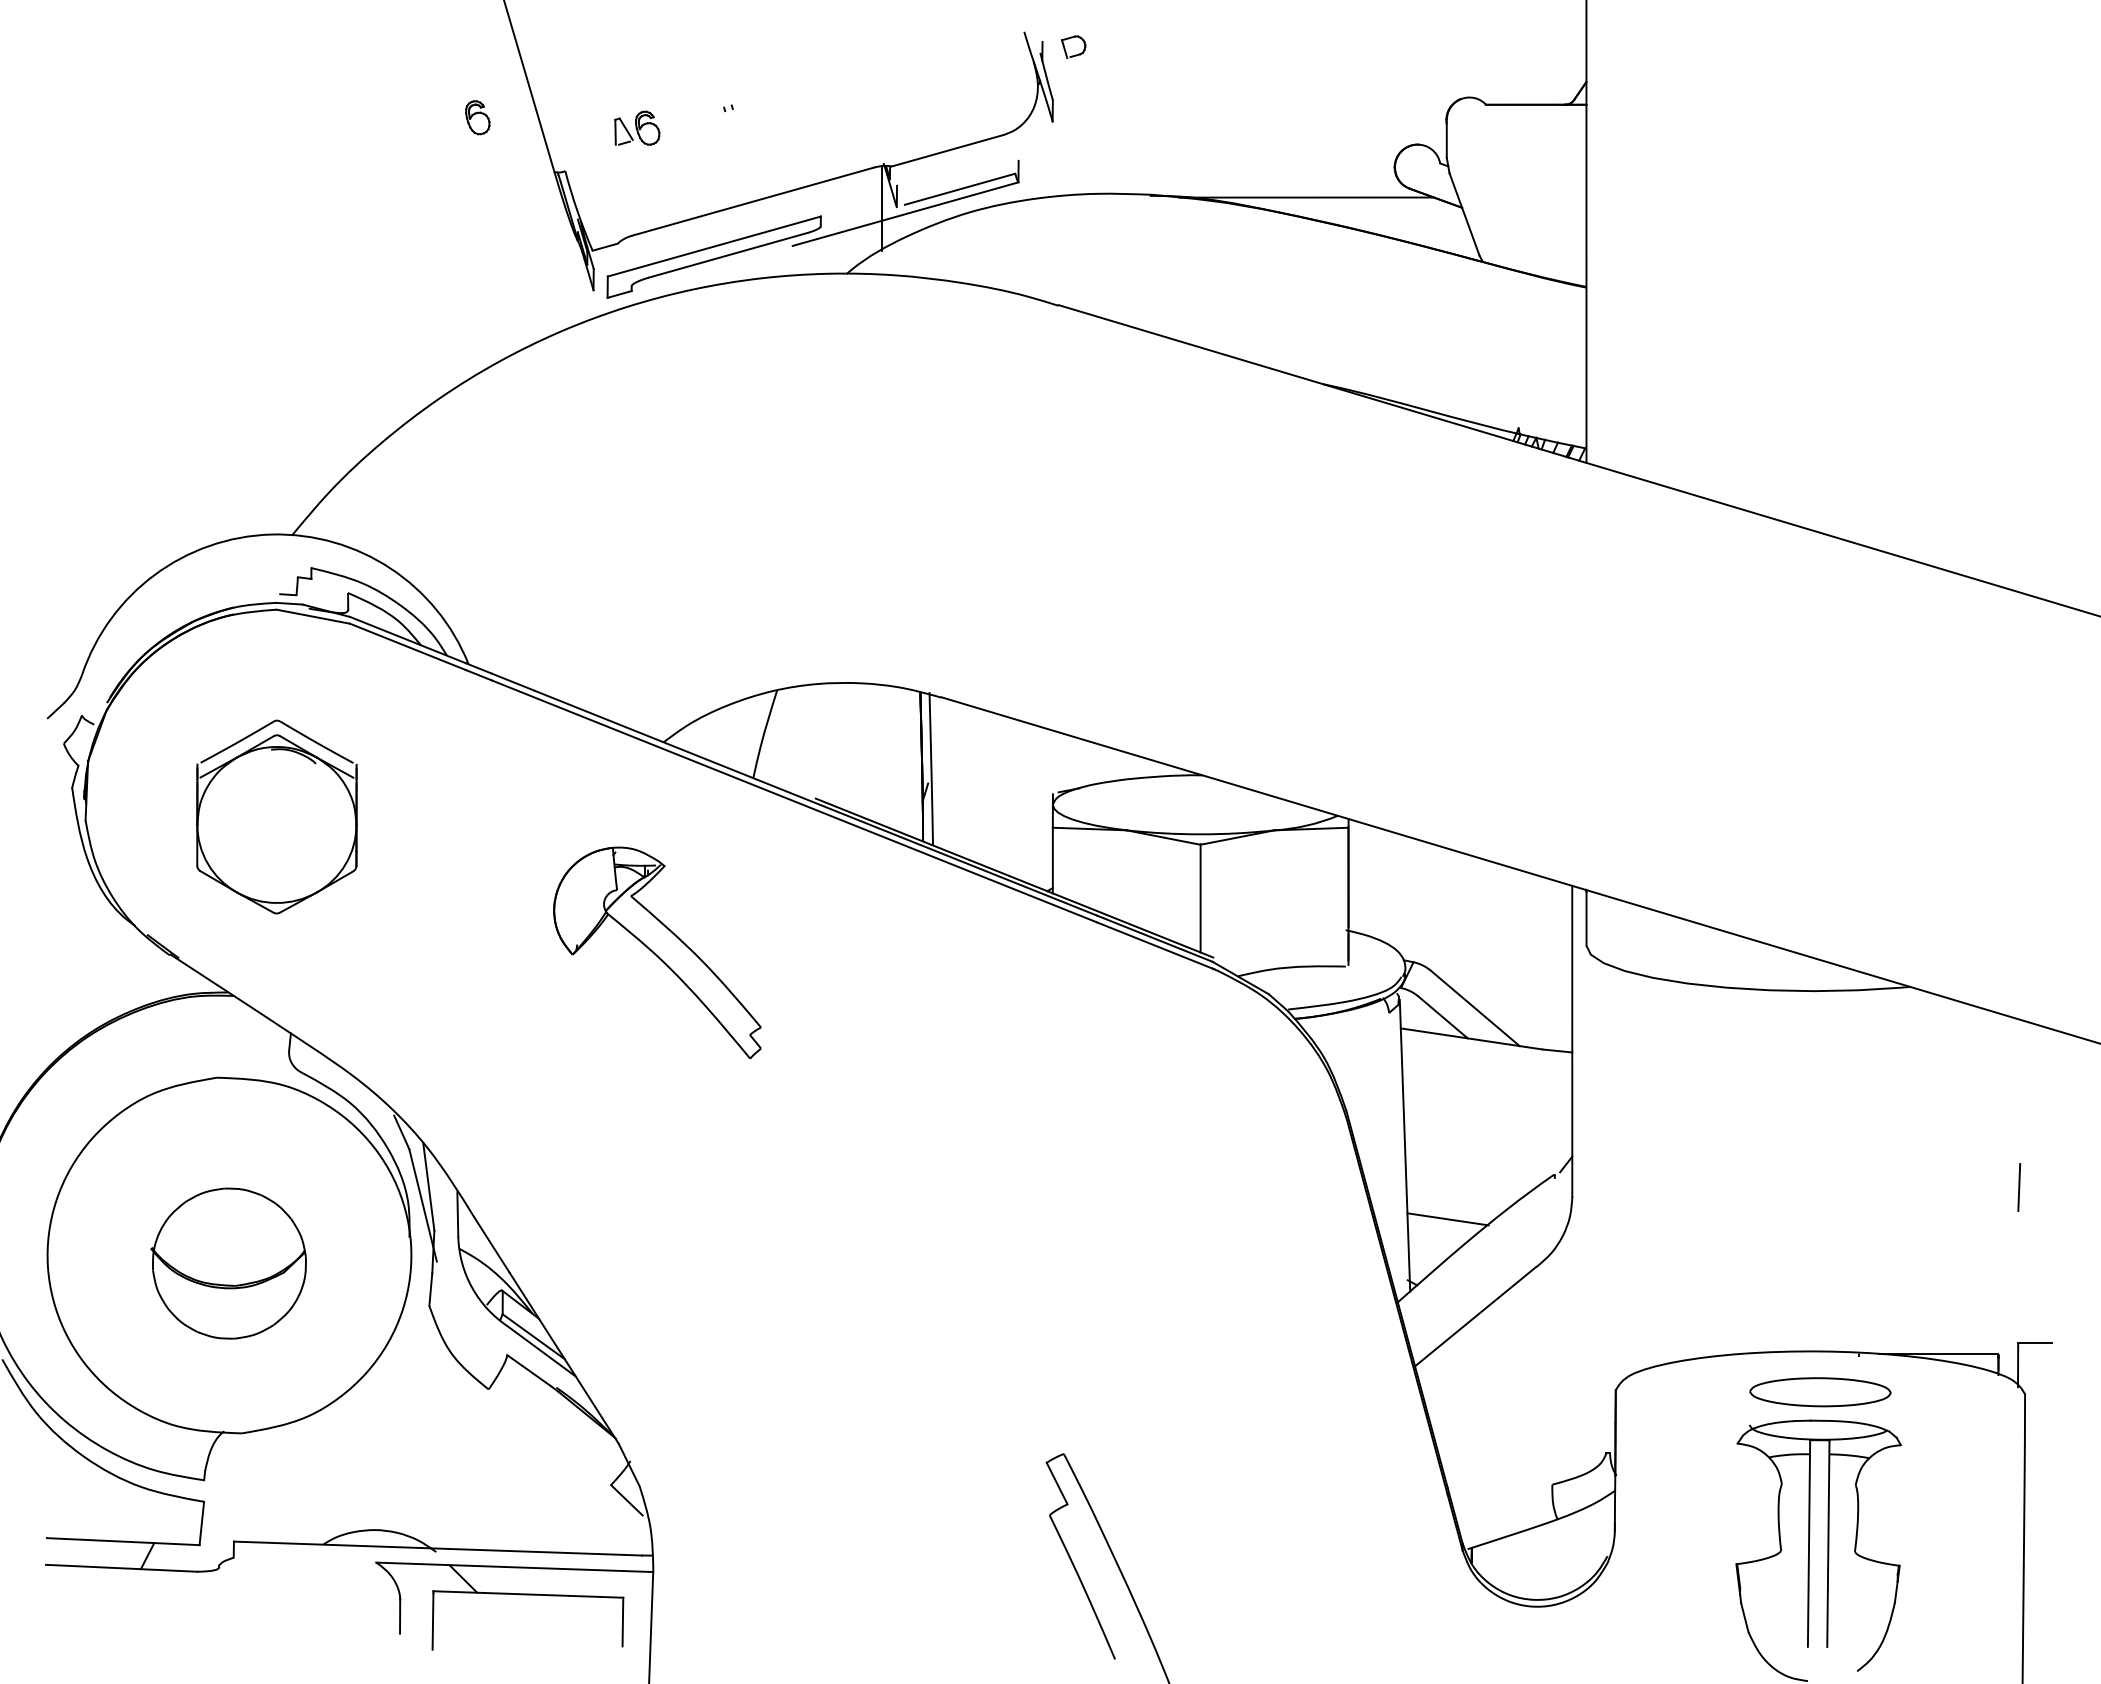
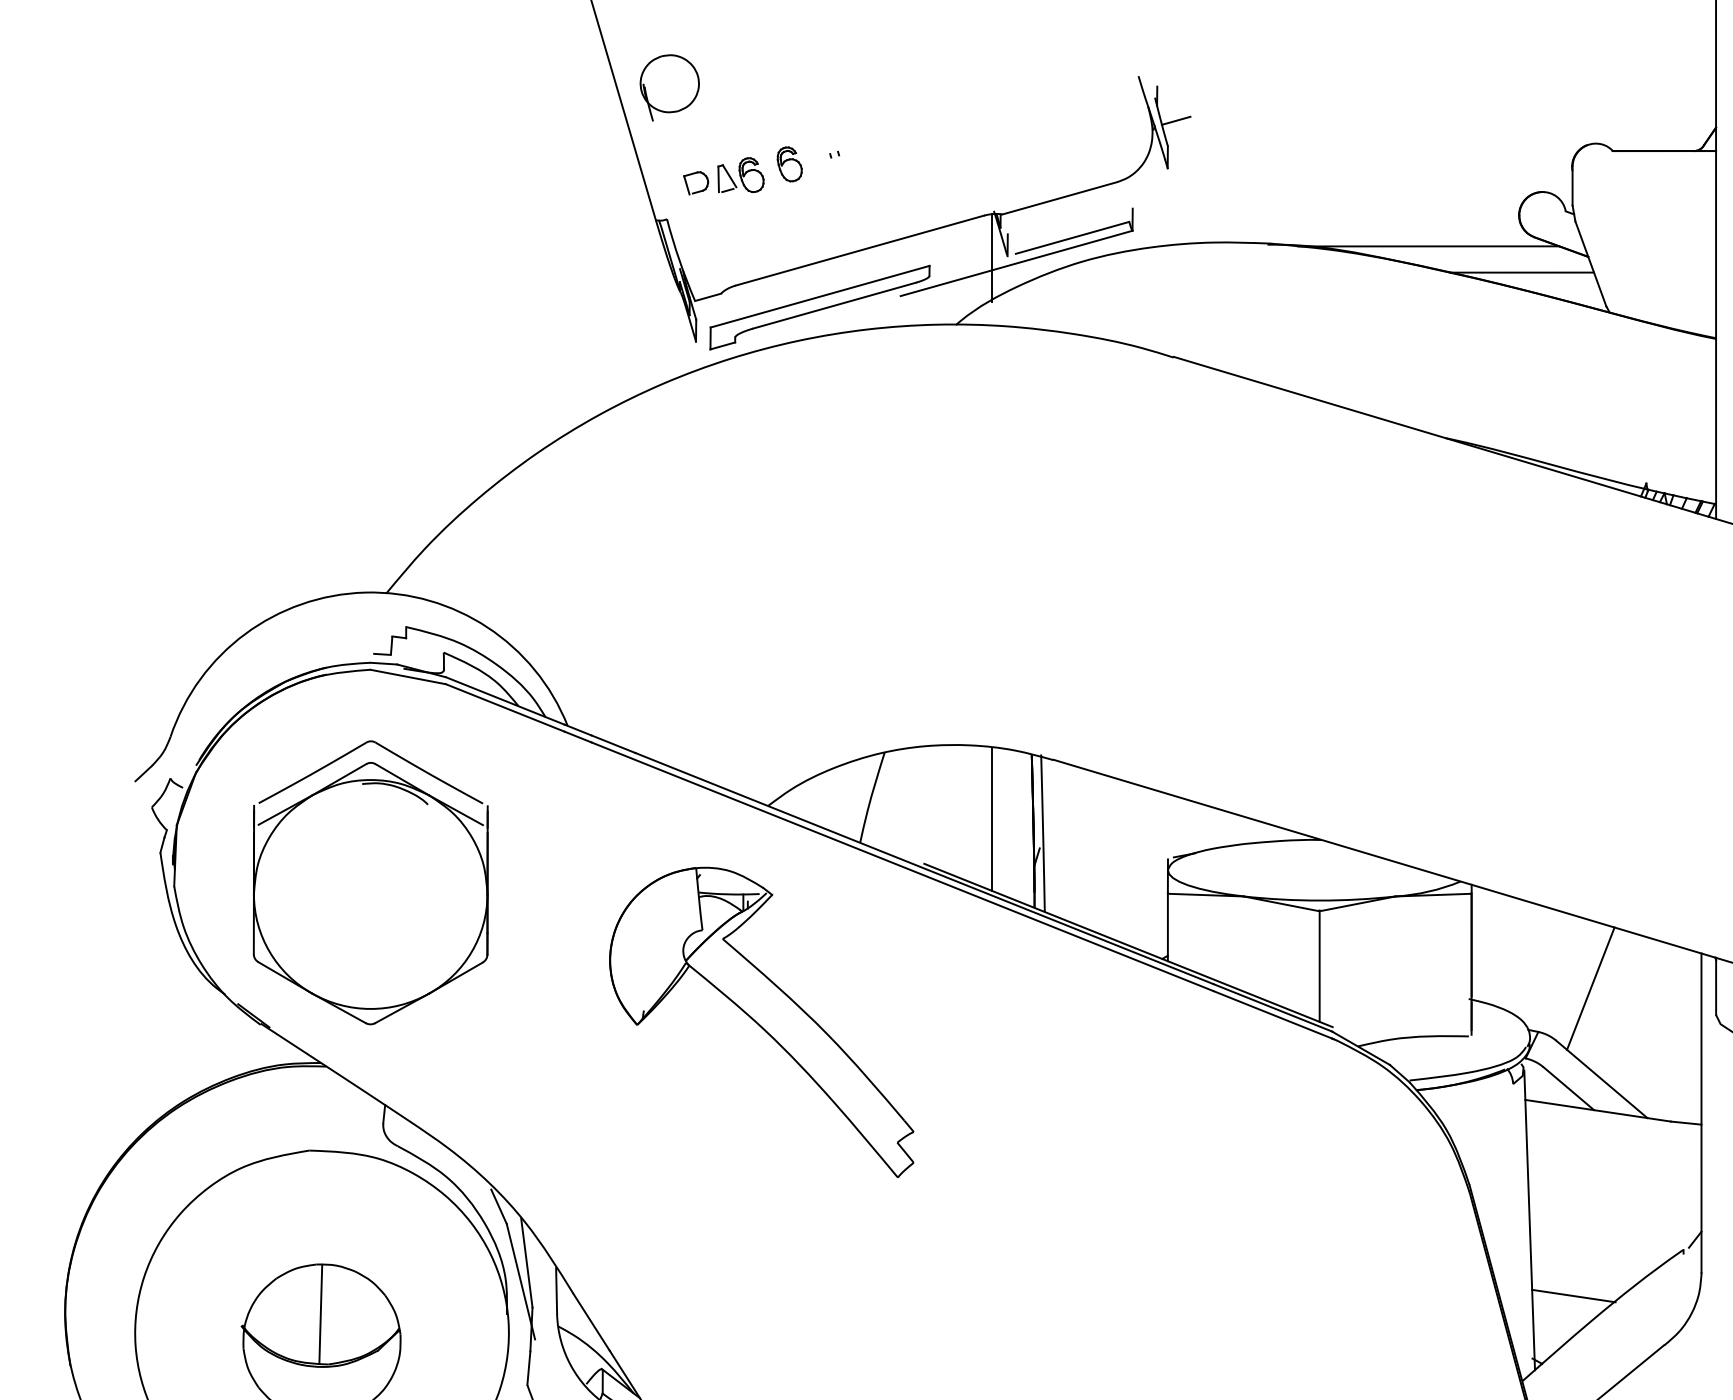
part: (567, 42) -> (669, 87), added
part: (1073, 46) -> (695, 182), moved
line: (1060, 75) -> (1175, 121), added
part: (477, 117) -> (789, 164), moved
line: (1397, 223) -> (1521, 273), added
line: (882, 755) -> (992, 819), added
part: (276, 816) -> (370, 882), size x1.43
line: (1464, 919) -> (1590, 988), added
part: (657, 952) -> (761, 1021), size x1.43
line: (227, 1236) -> (319, 1313), added

